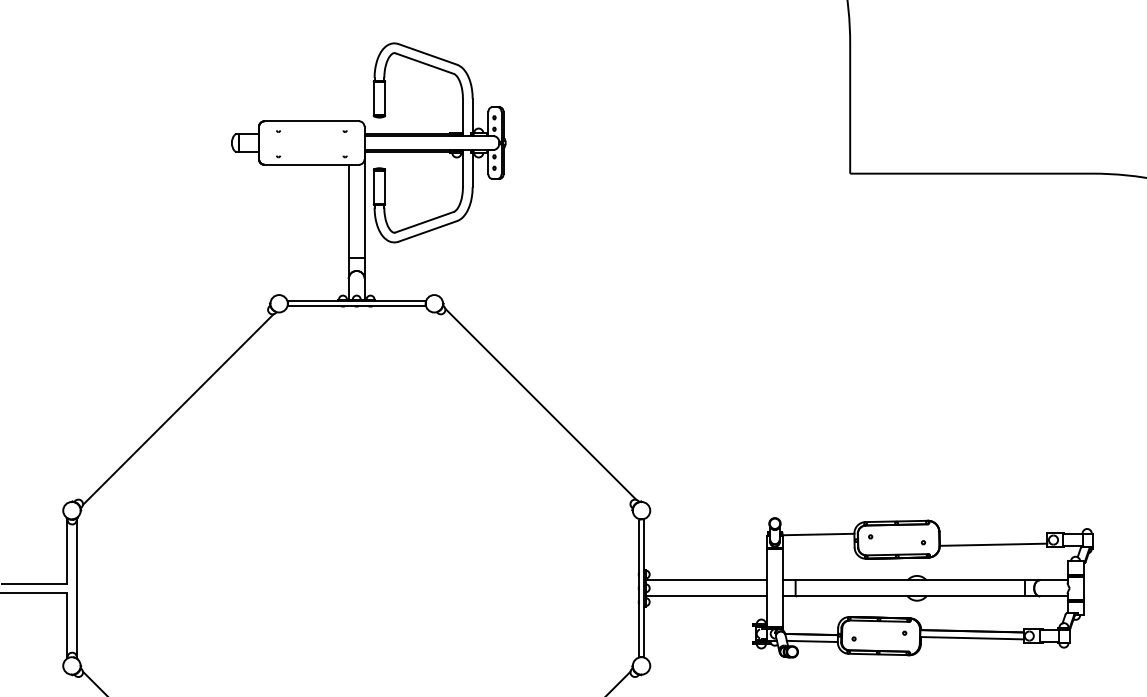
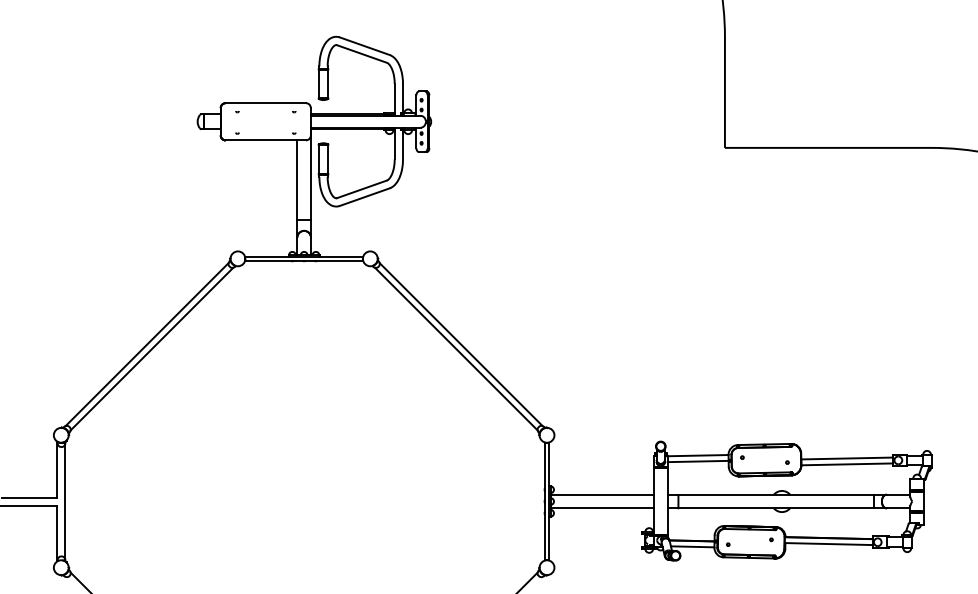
line: (171, 404) -> (146, 344), added
line: (535, 408) -> (456, 348), added
line: (993, 537) -> (847, 458), added
line: (817, 541) -> (697, 461), added

